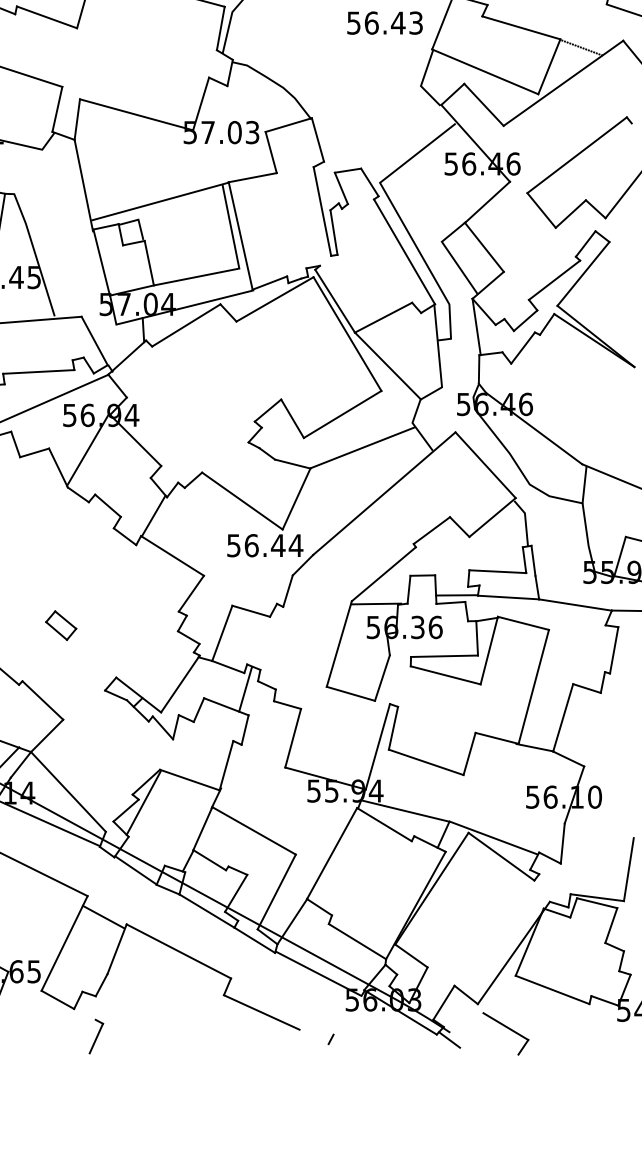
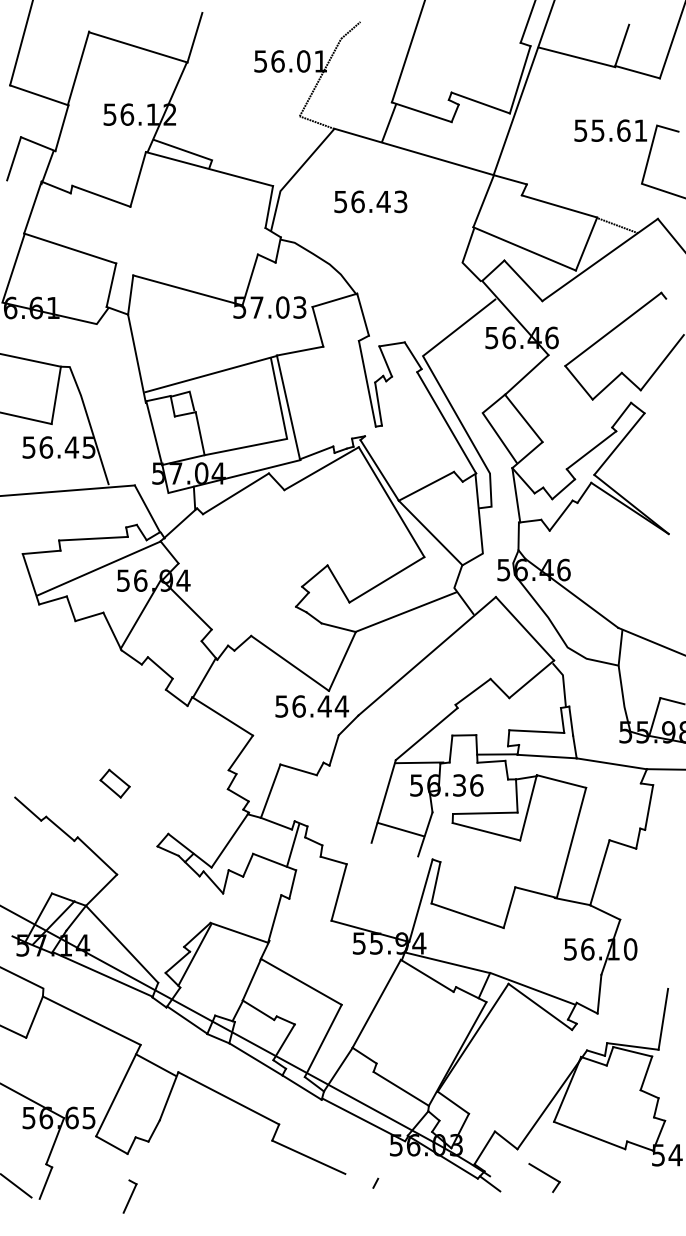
text: (384, 22) -> (370, 201), moved
line: (350, 693) -> (400, 829), moved
part: (505, 1033) -> (544, 1177), size x0.7
part: (95, 1036) -> (129, 1196), moved

